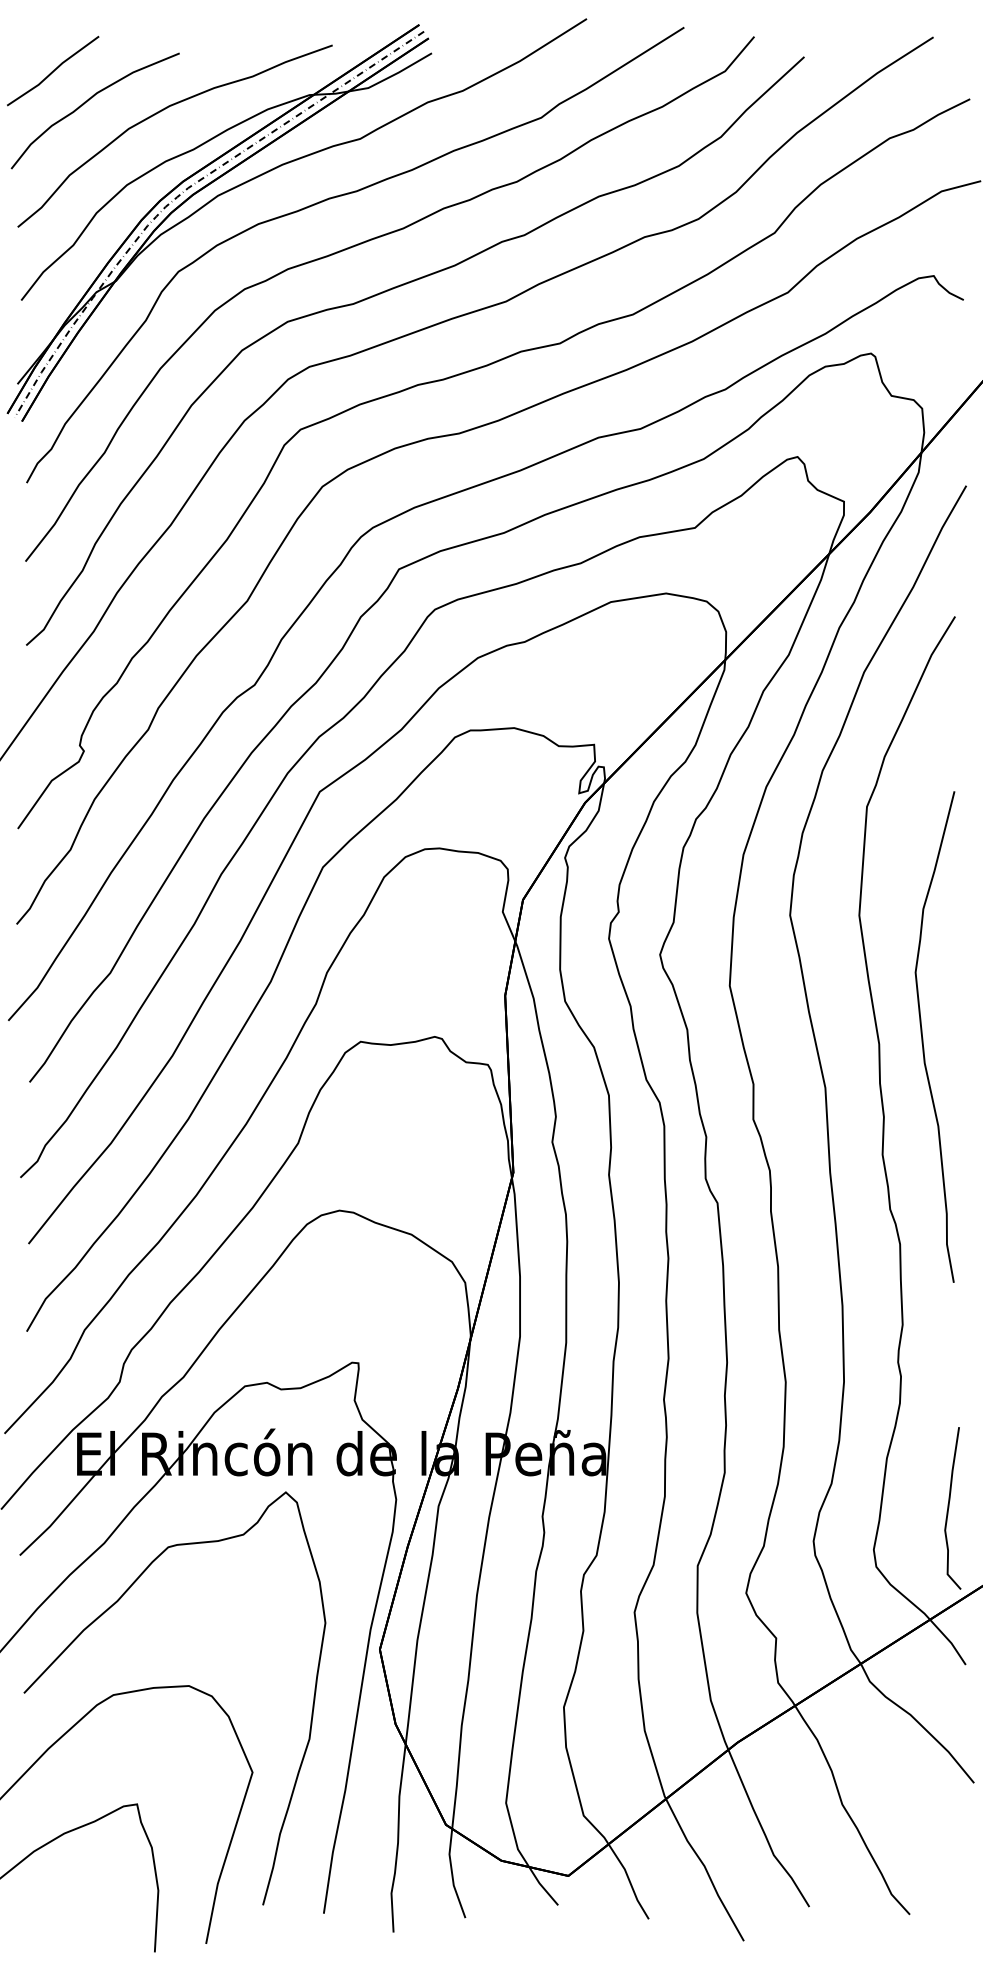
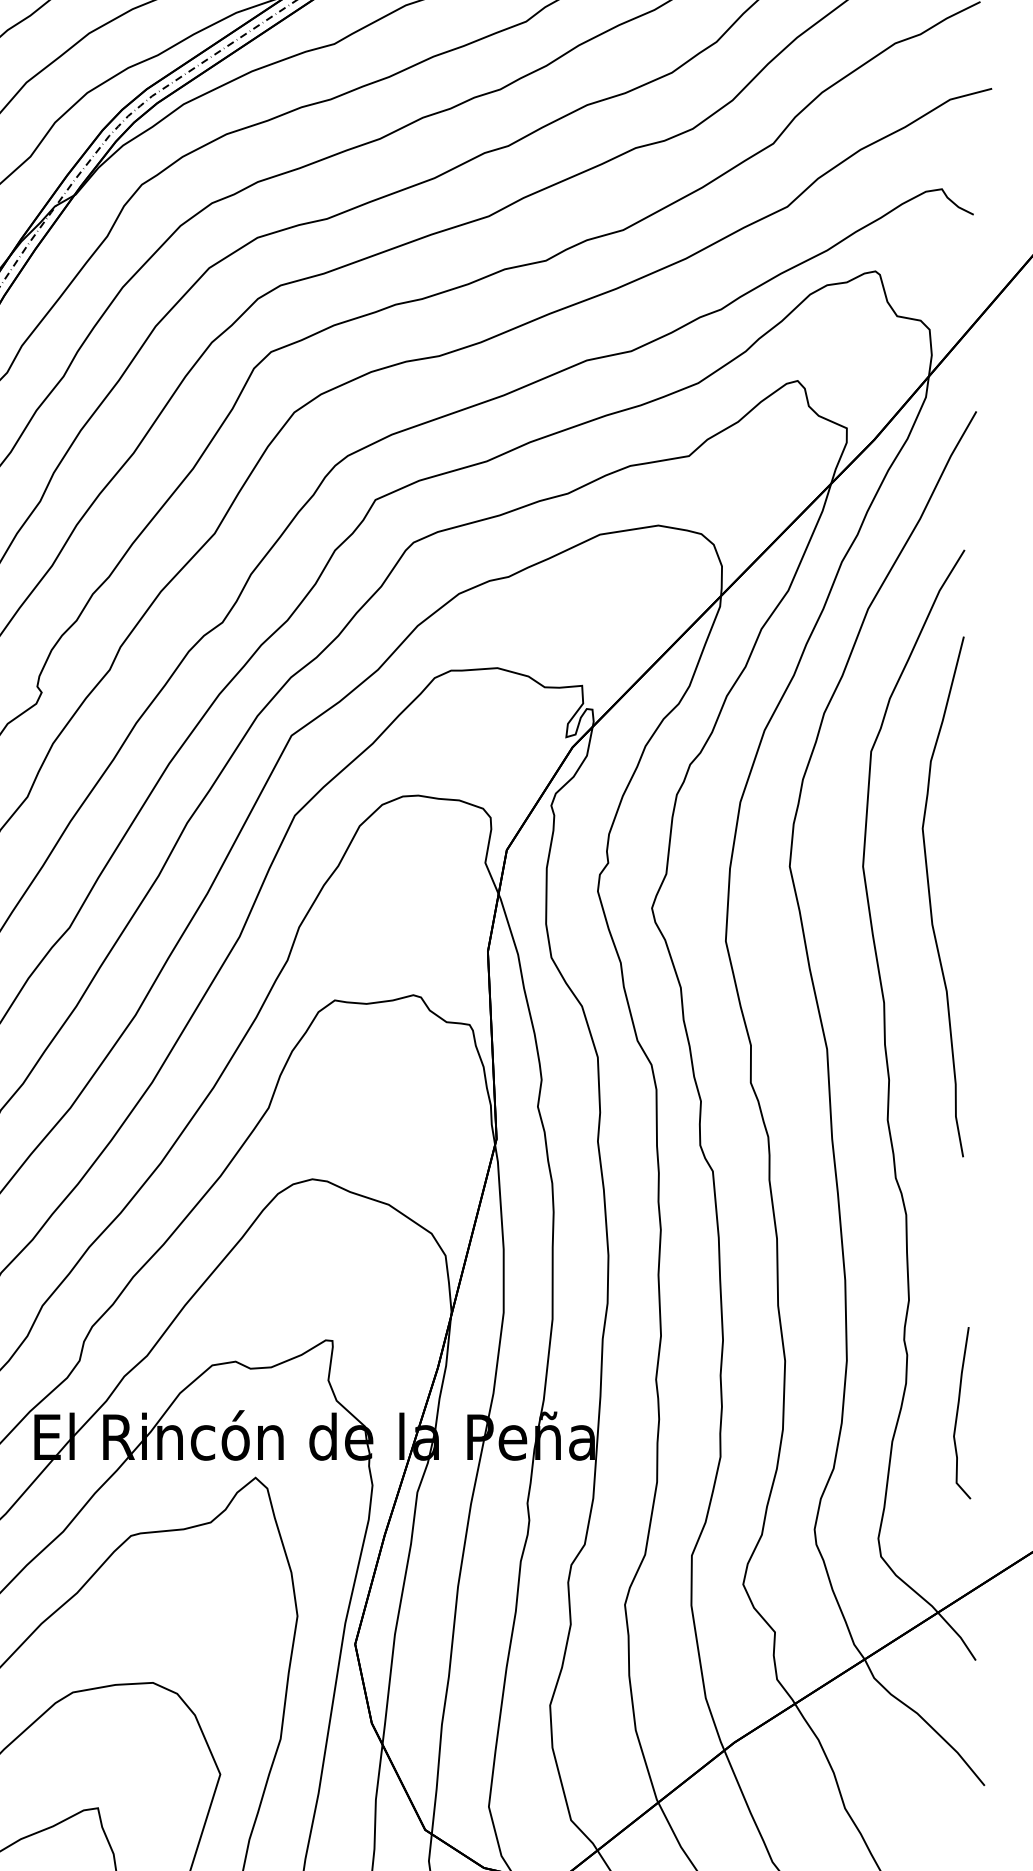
curve: (923, 1037) -> (931, 897), moved
curve: (949, 1508) -> (958, 1413), moved

